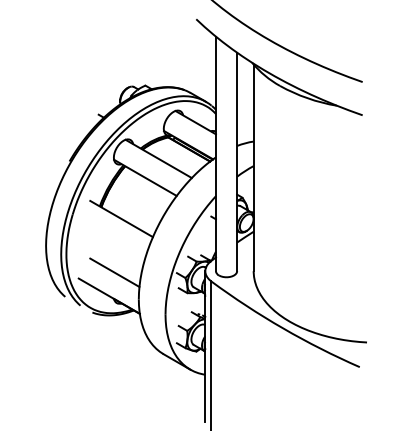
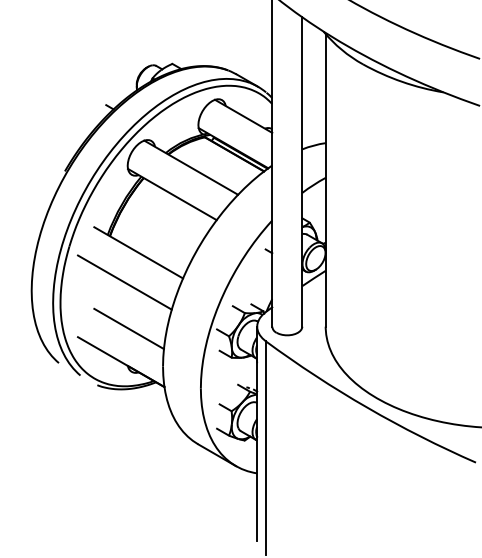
line: (111, 239) -> (124, 281), added

